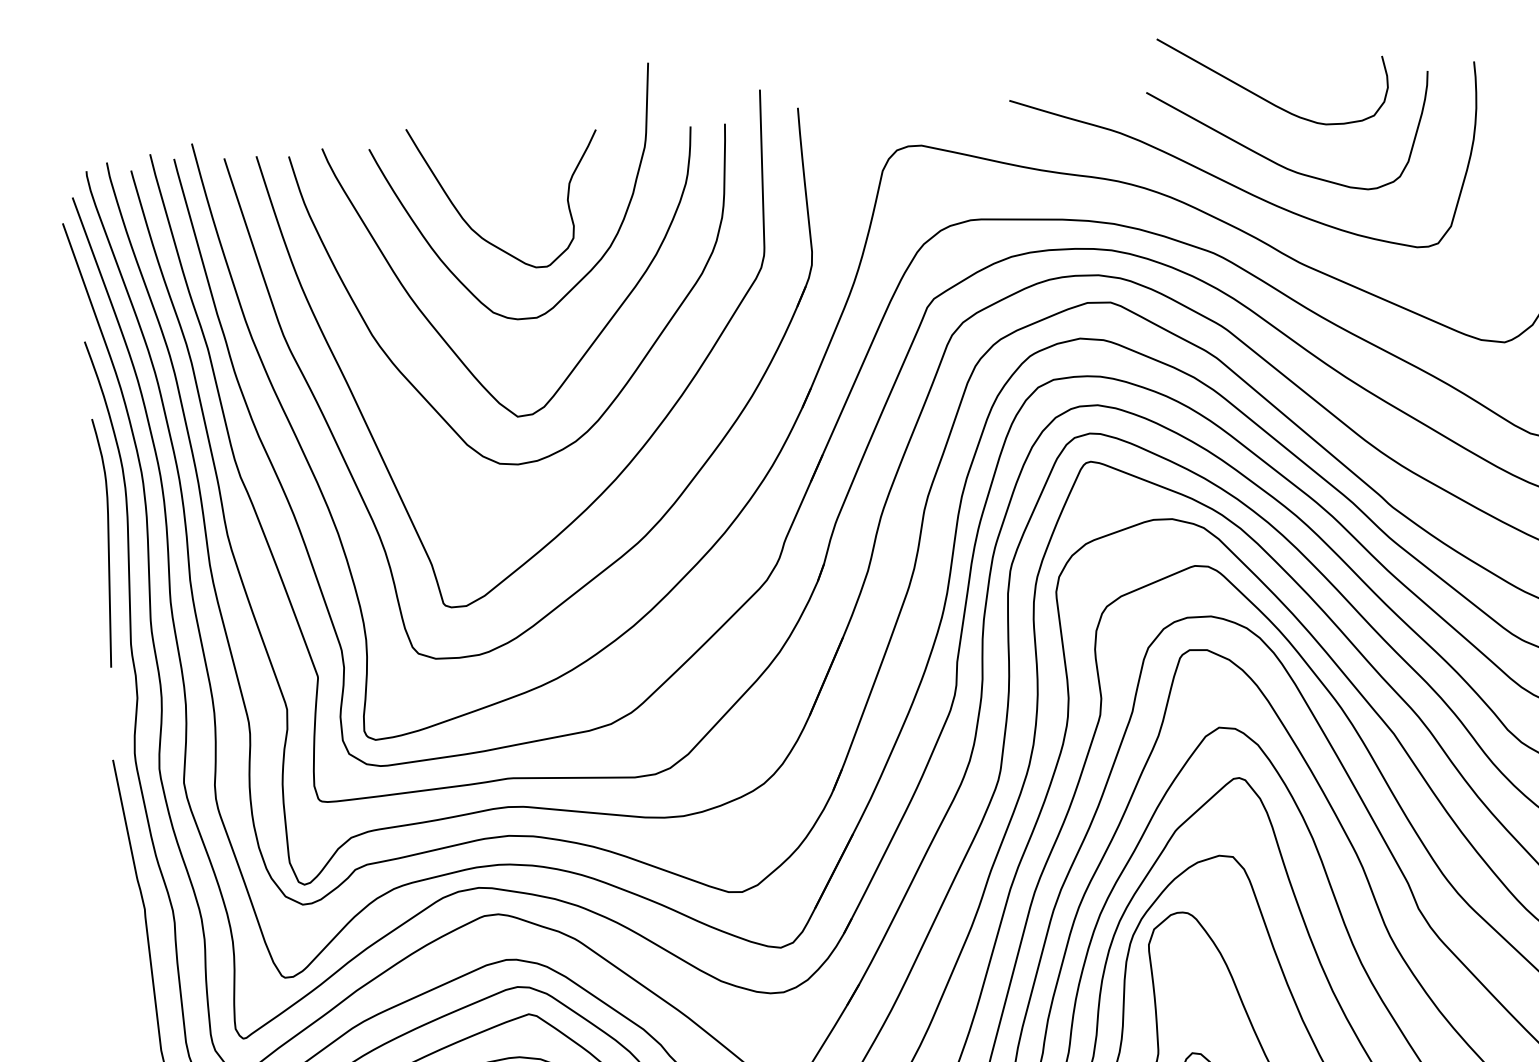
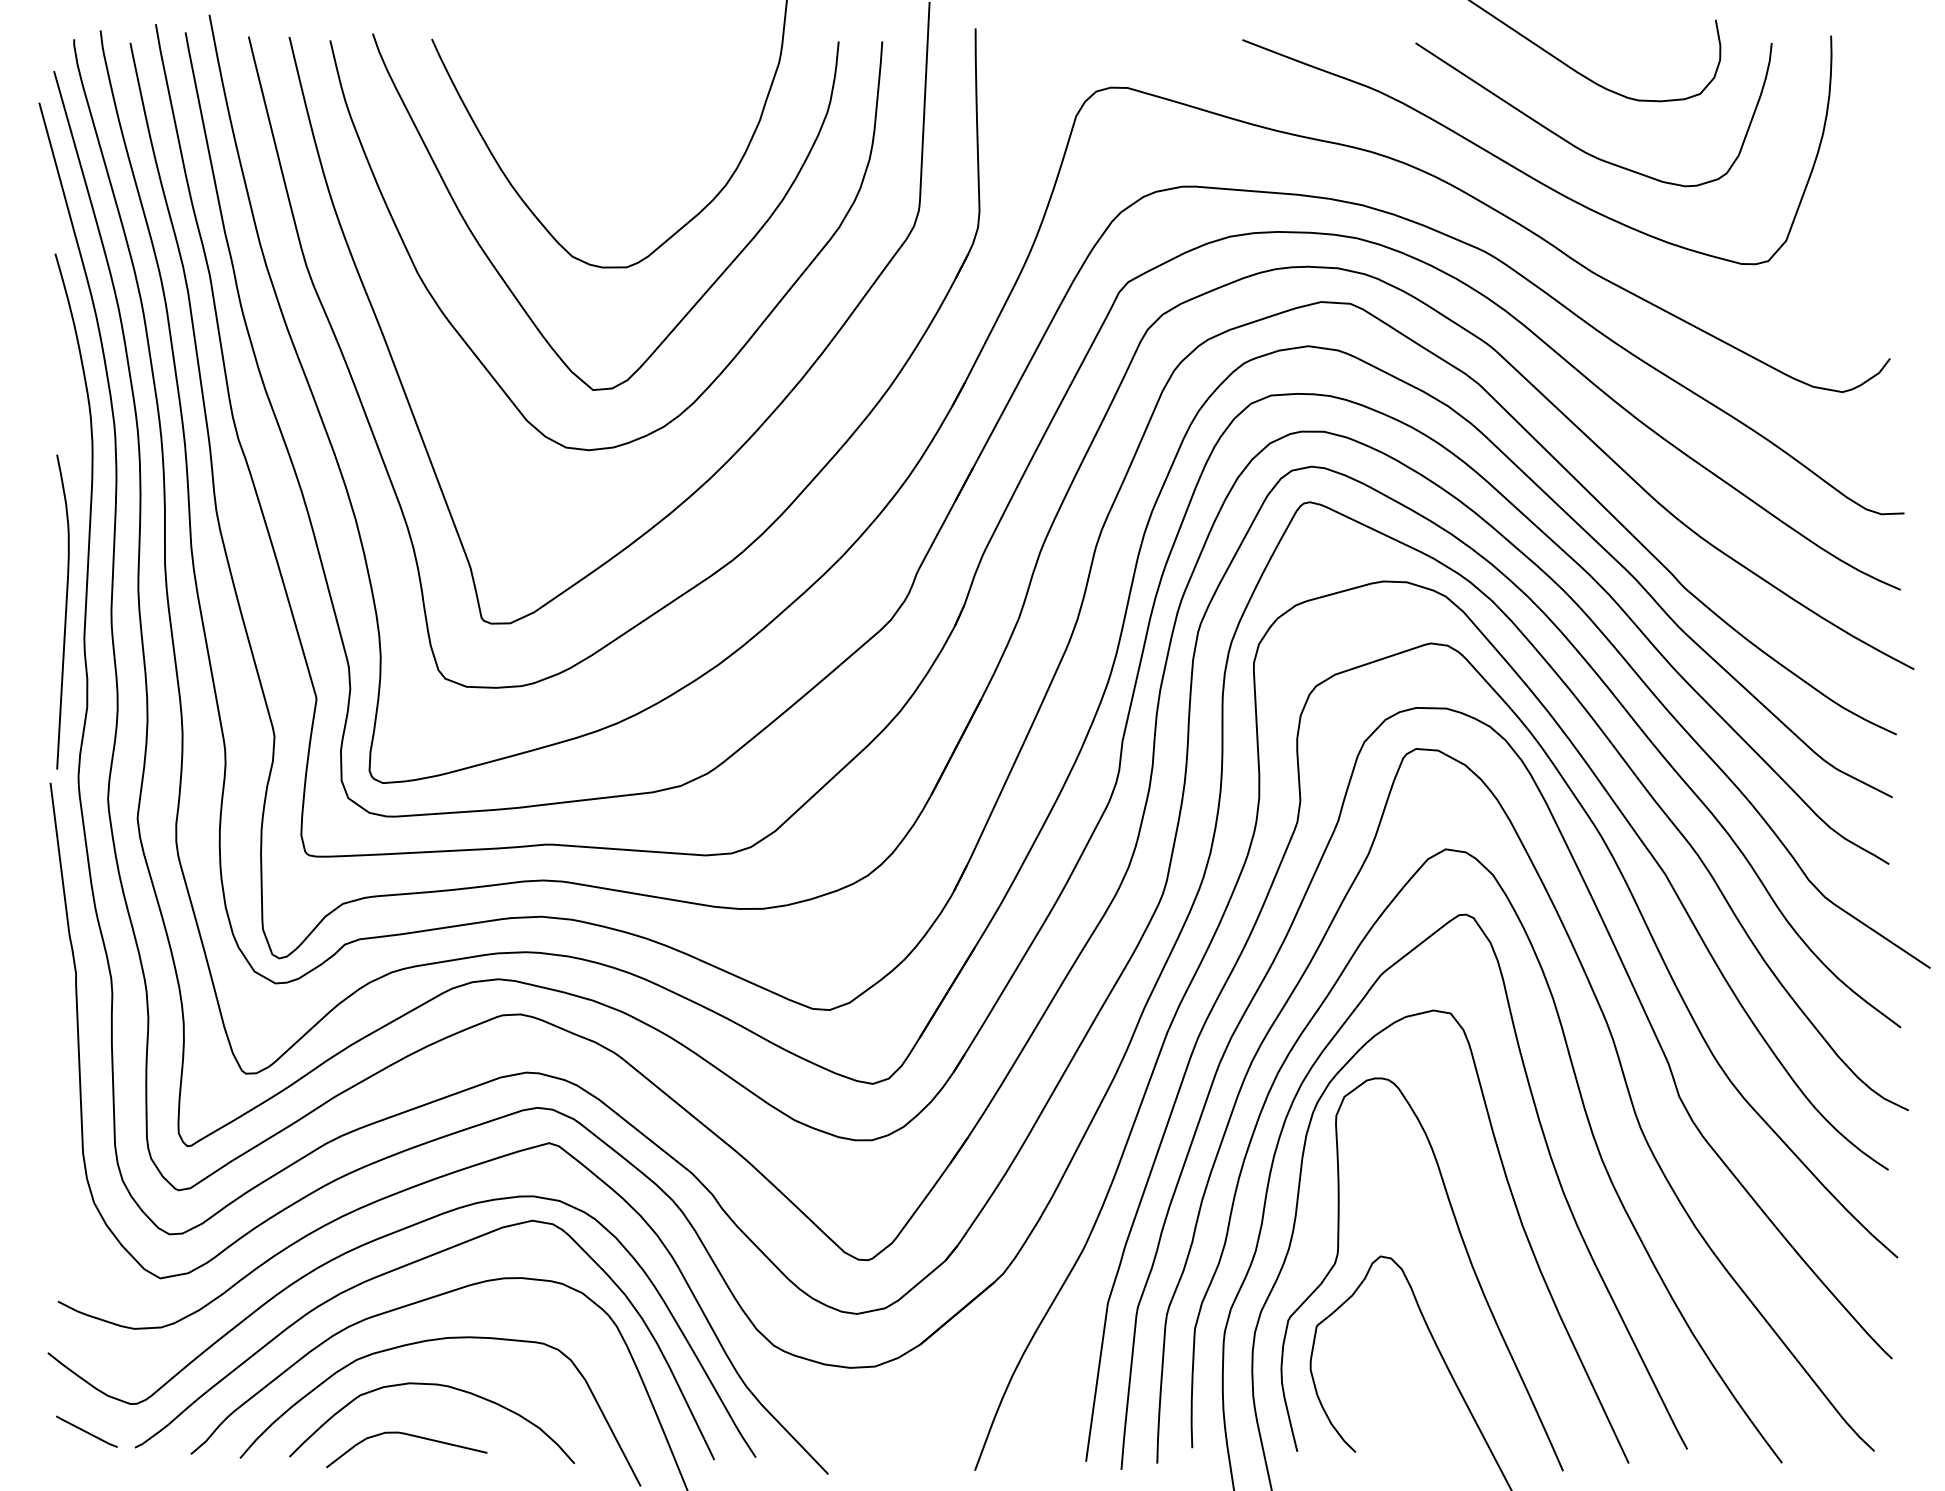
curve: (469, 224) -> (550, 143), removed
curve: (108, 542) -> (65, 611), moved

